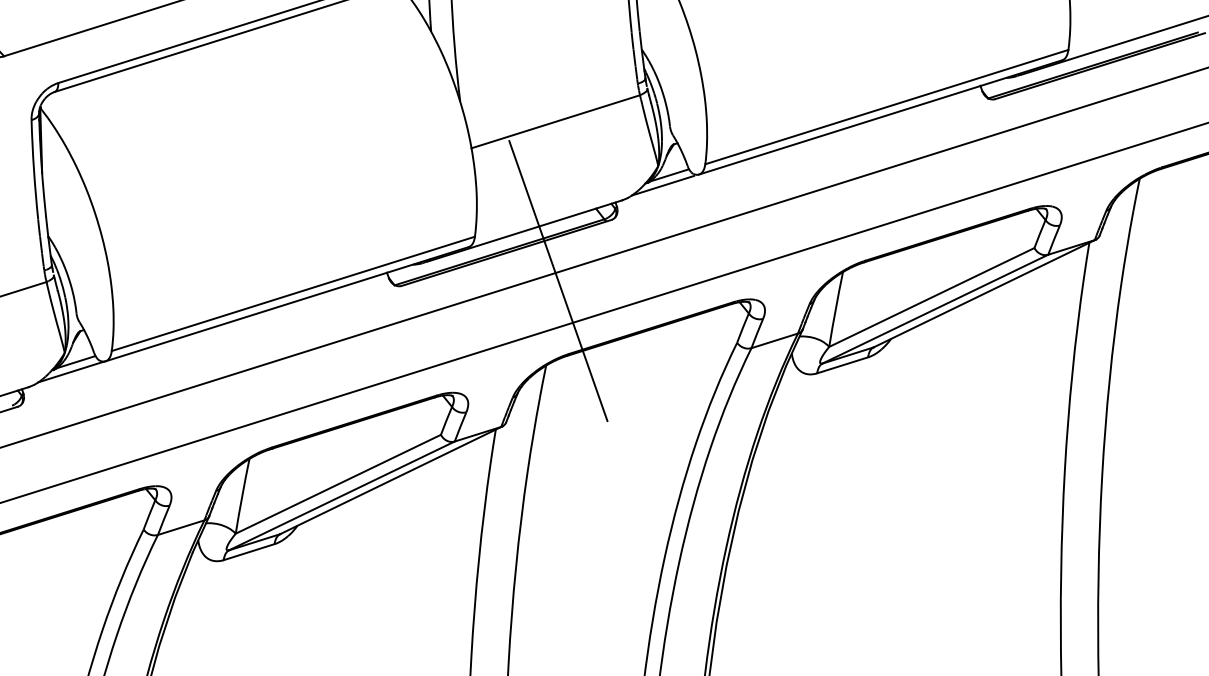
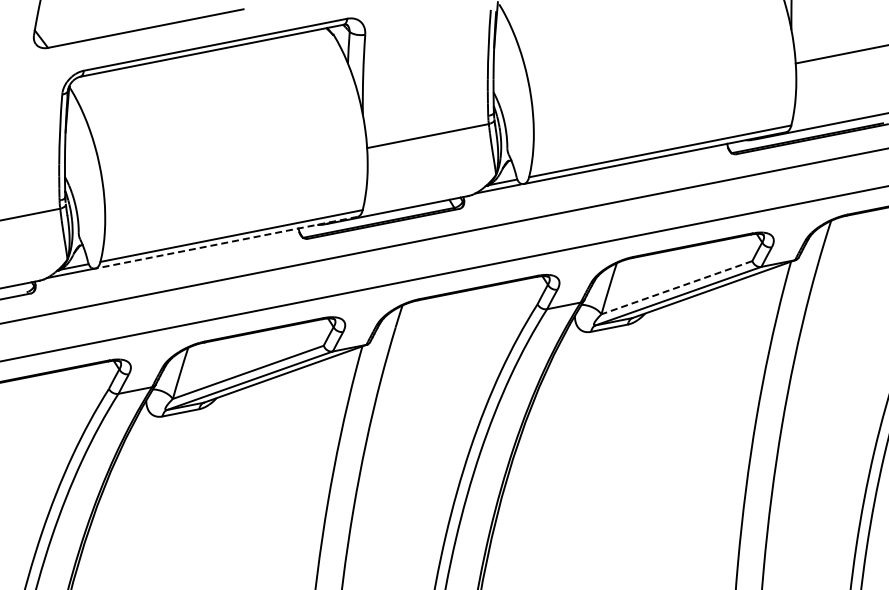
line: (558, 281) -> (417, 247), removed
line: (931, 297) -> (676, 287), solid -> dashed
line: (287, 303) -> (226, 242), solid -> dashed

